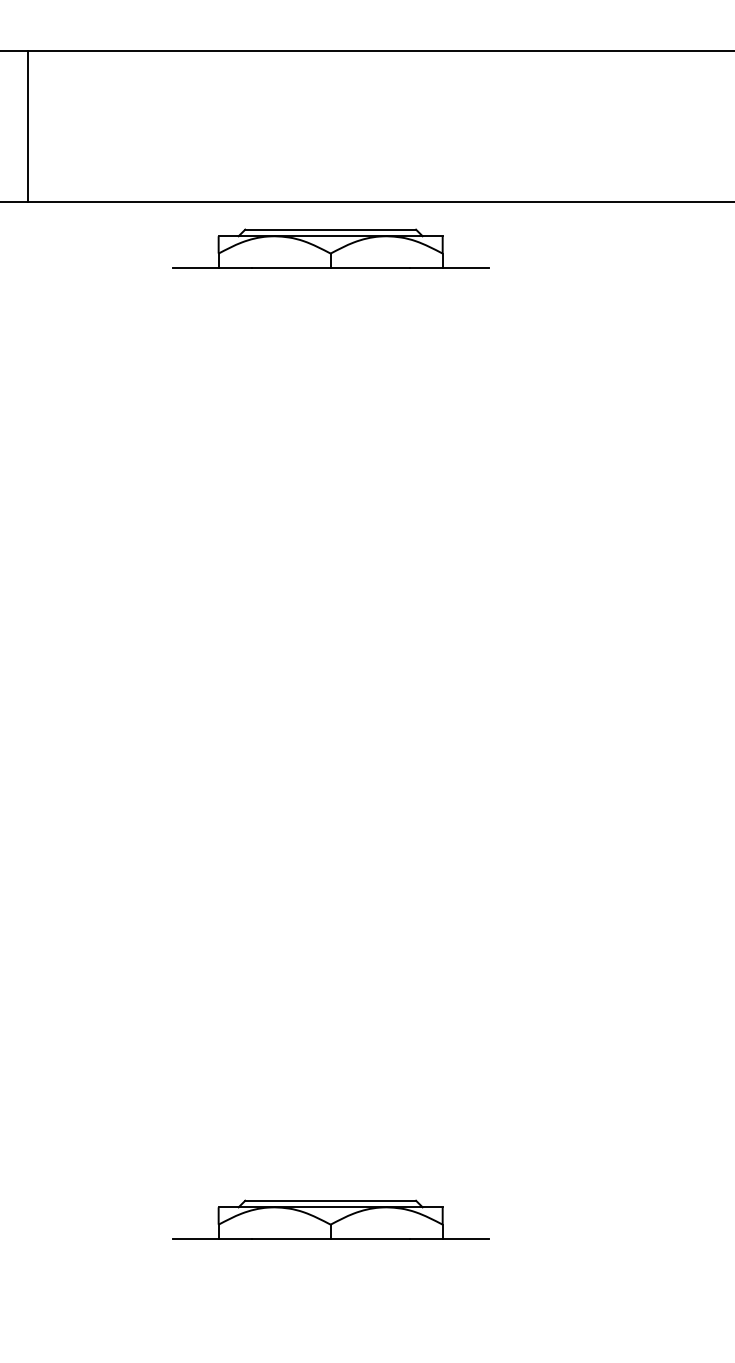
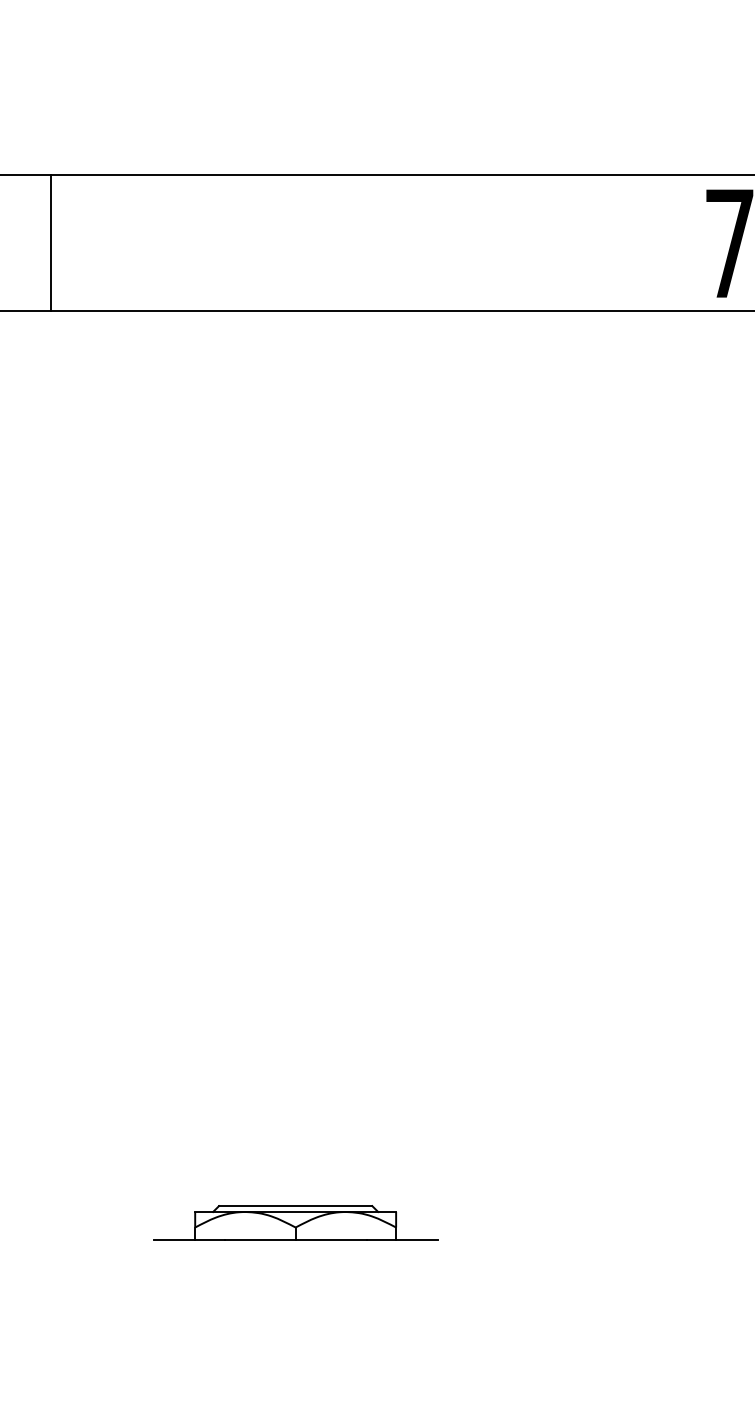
line: (28, 126) -> (51, 242), moved
part: (330, 247) -> (295, 351), removed

